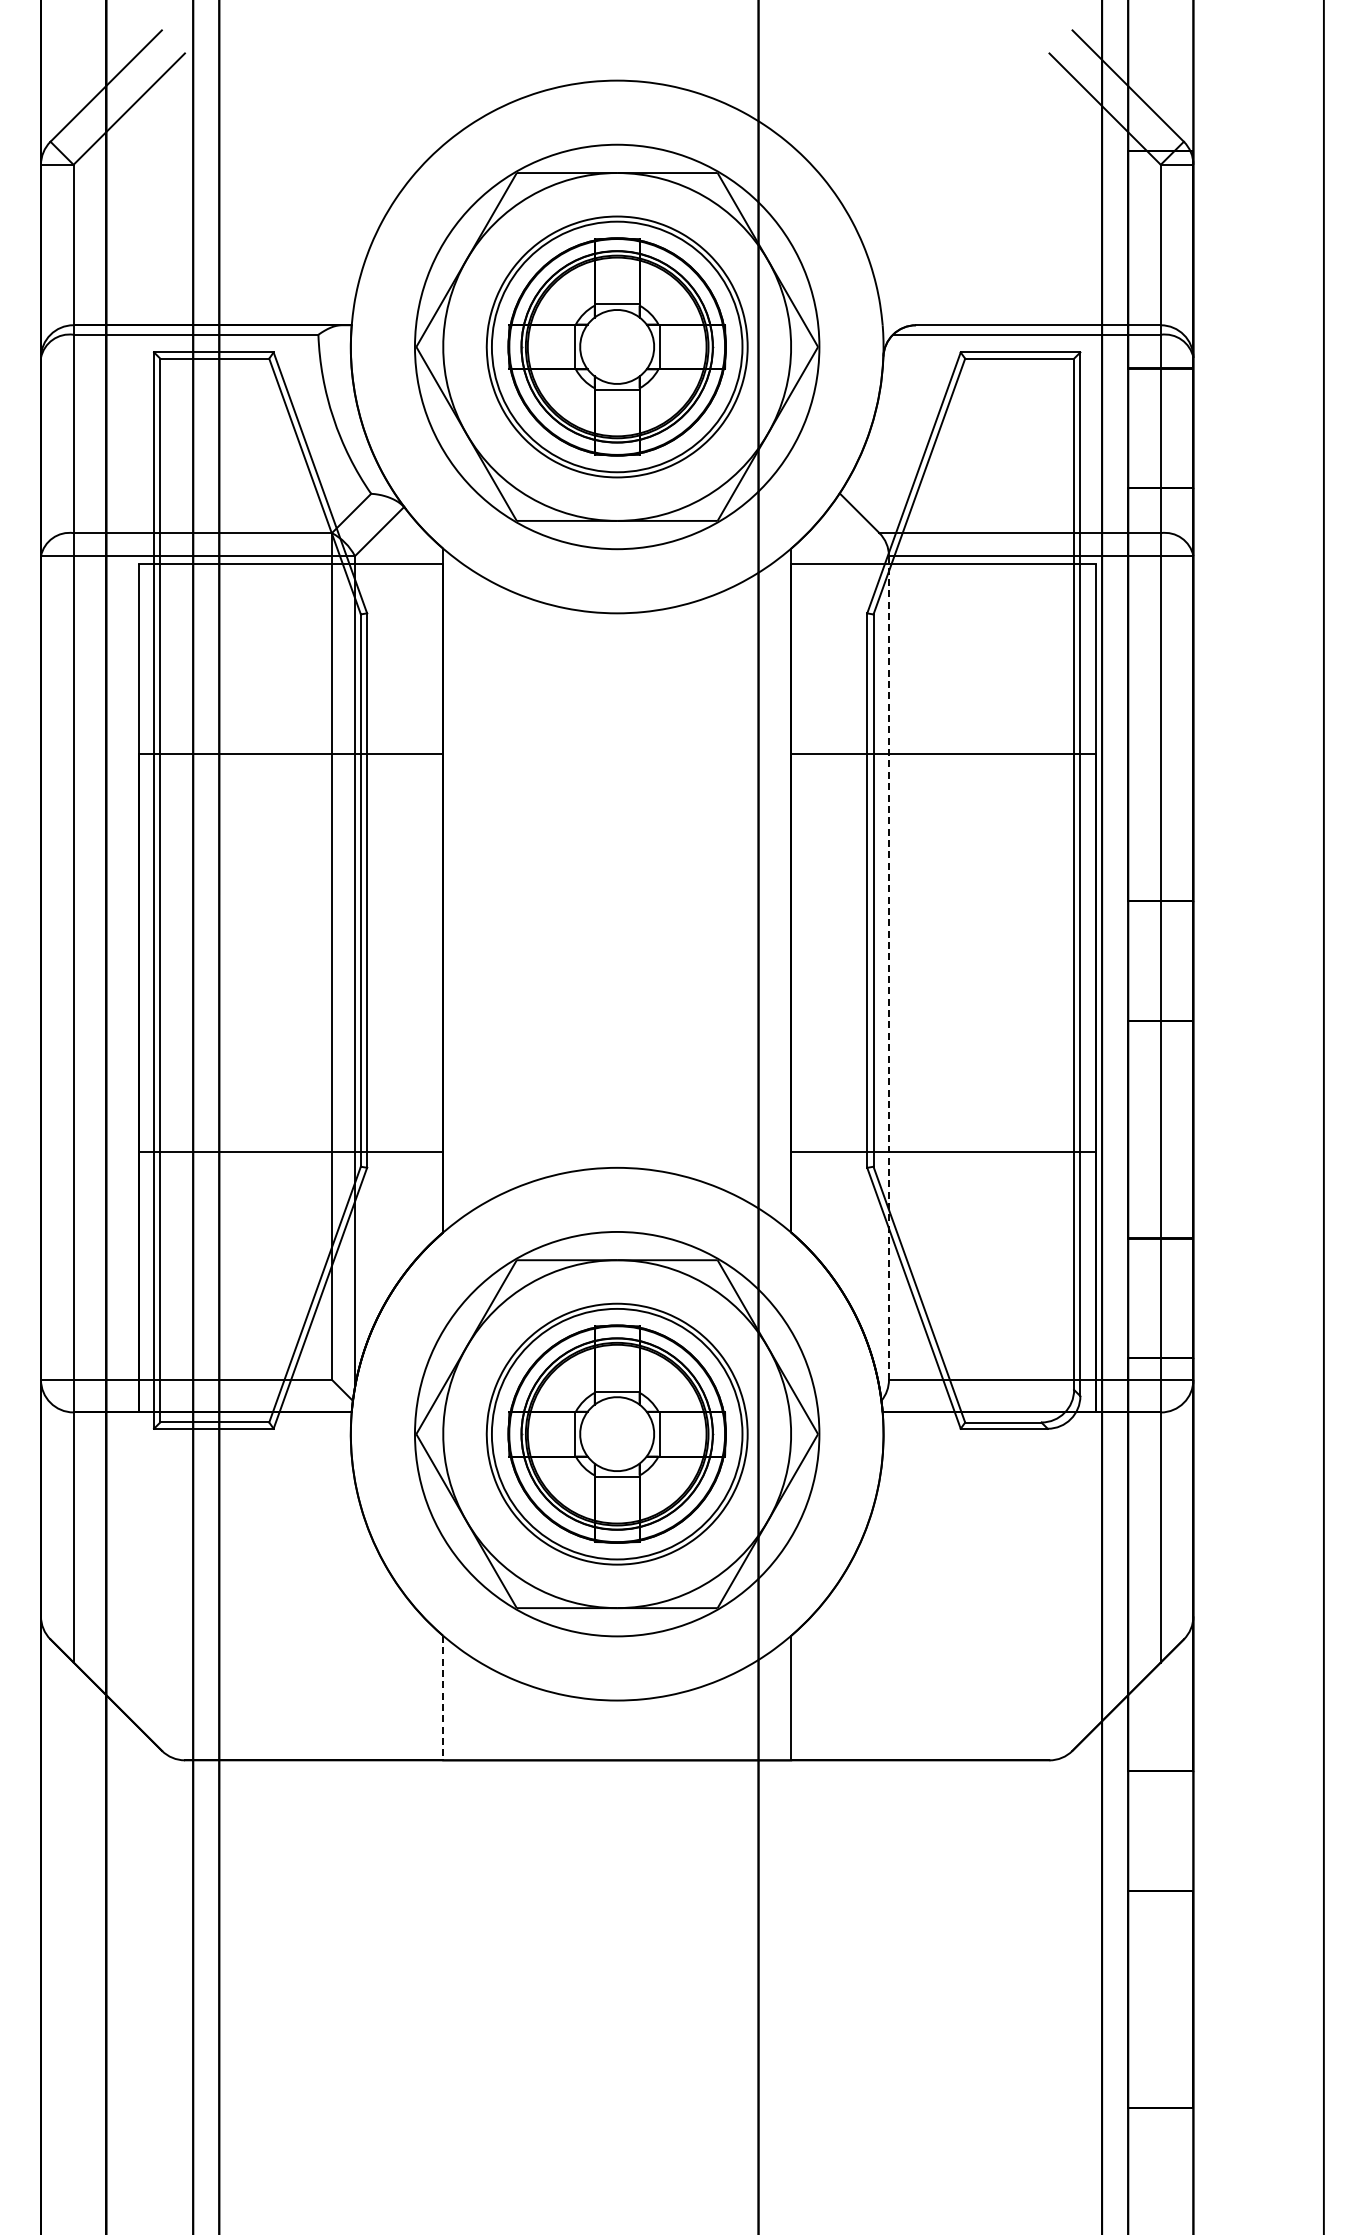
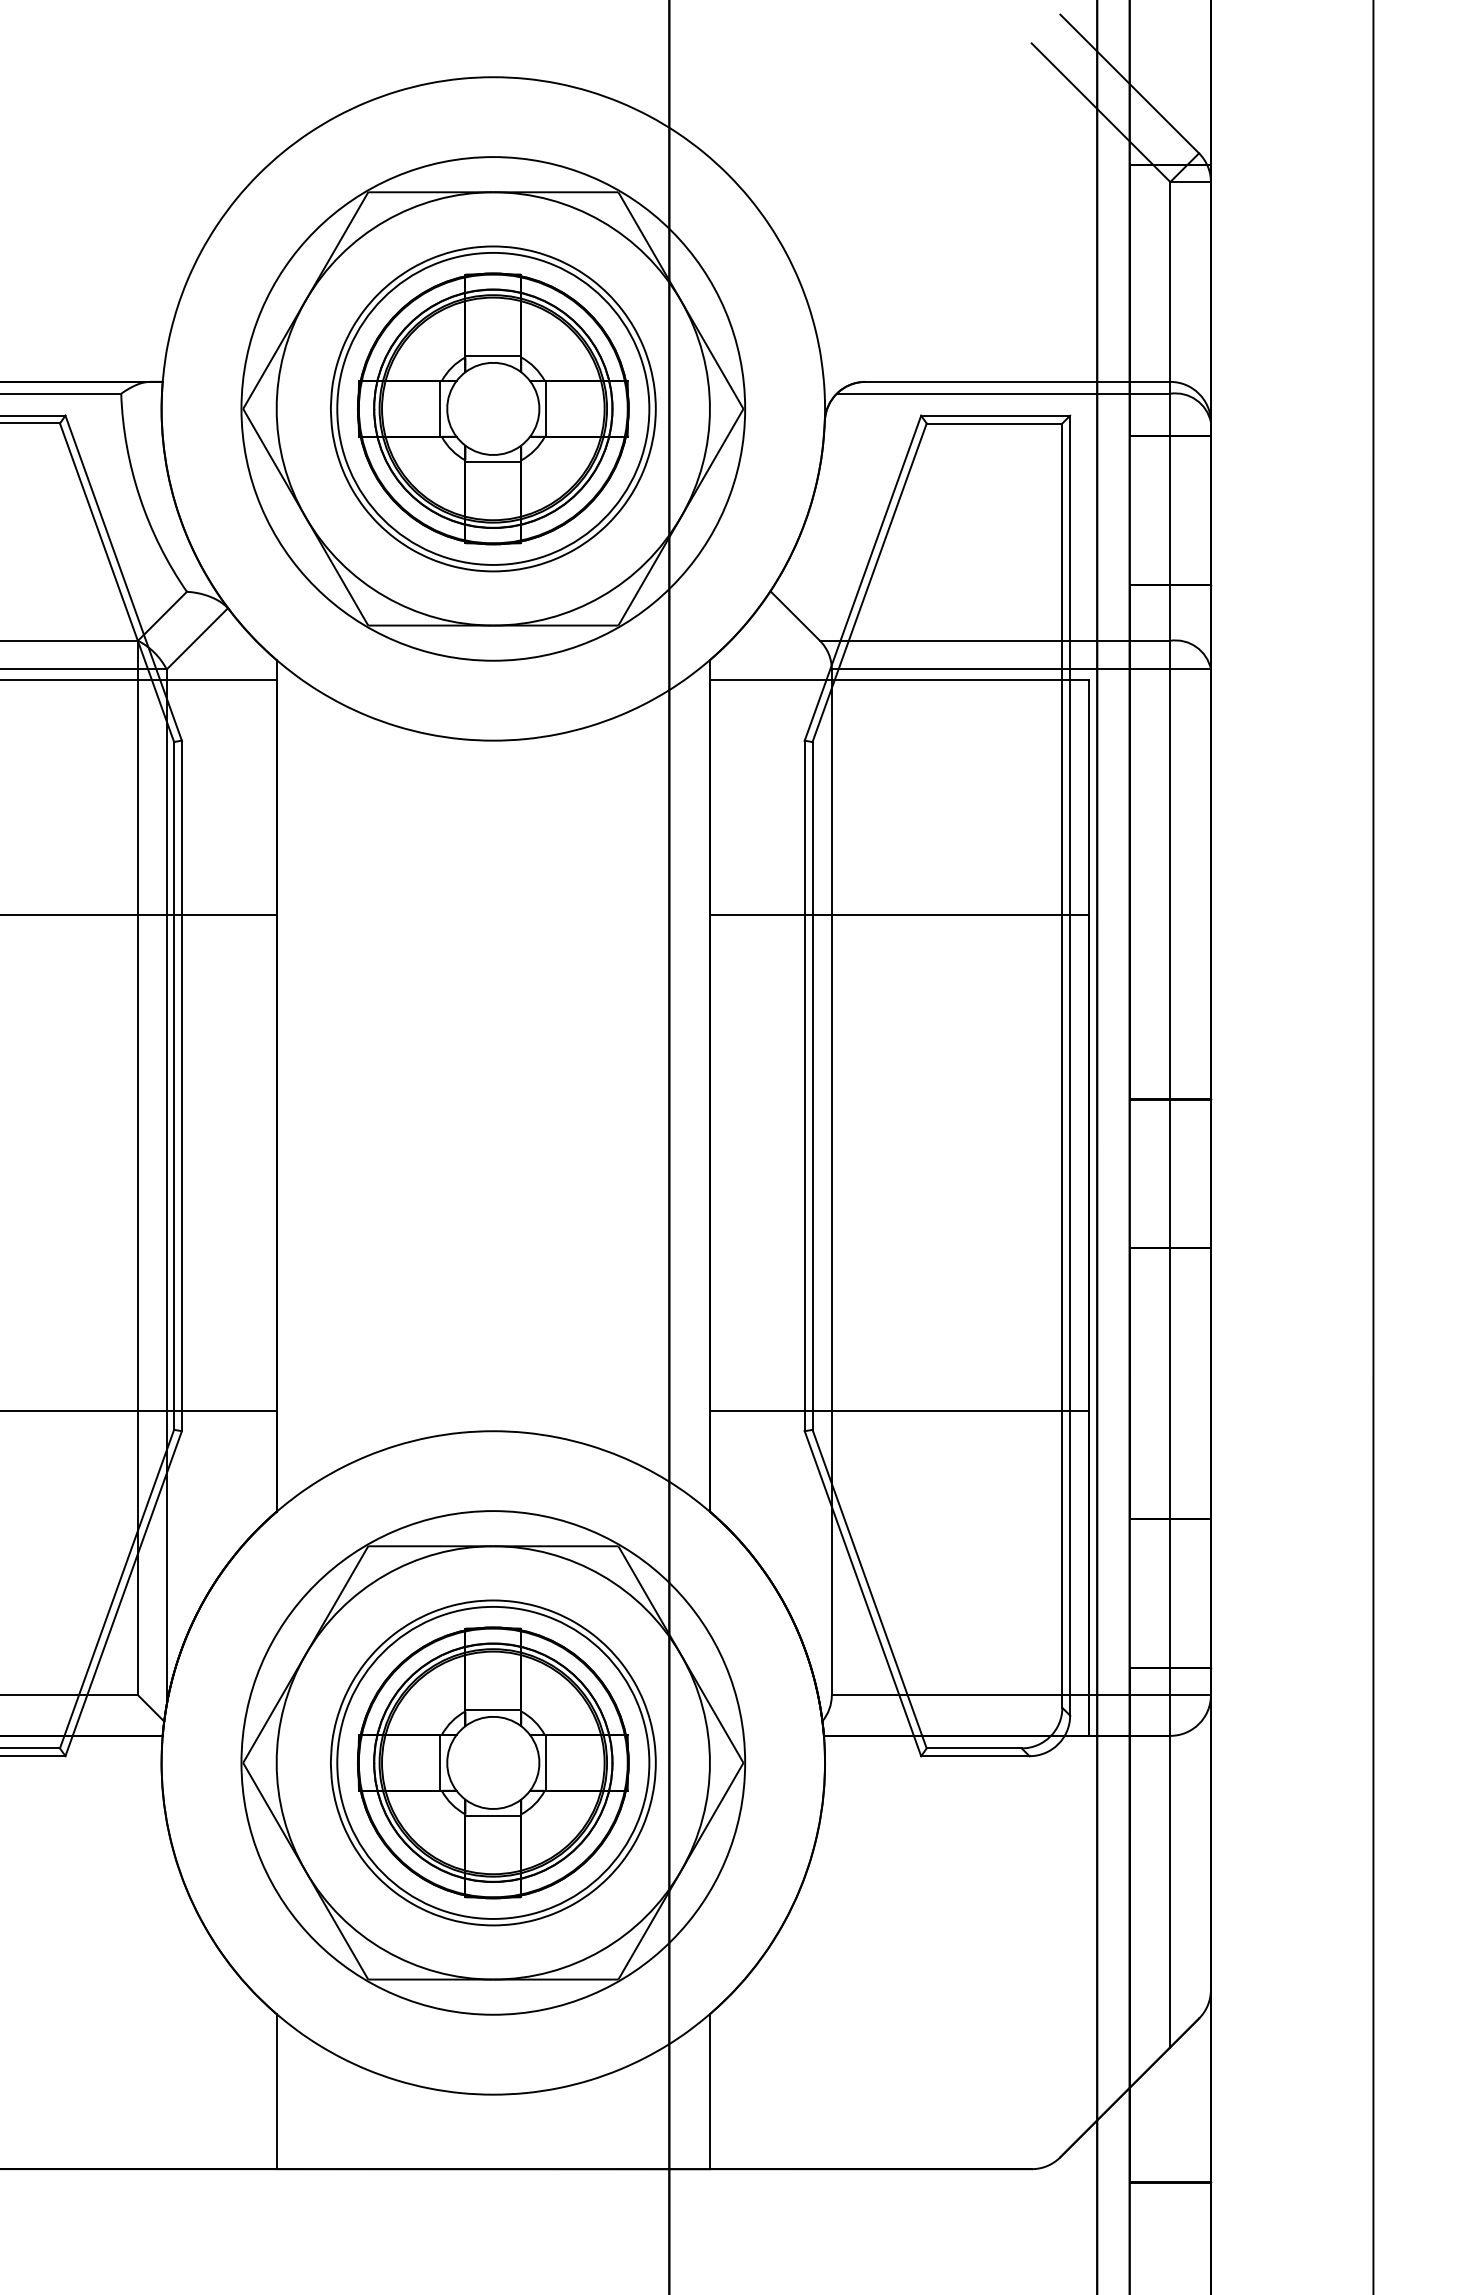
line: (889, 968) -> (832, 1182), dashed -> solid
line: (443, 1698) -> (277, 2092), dashed -> solid

